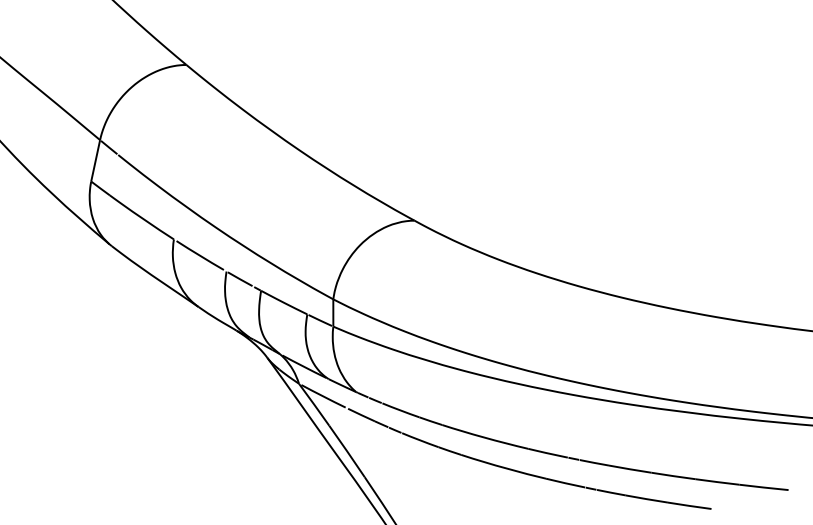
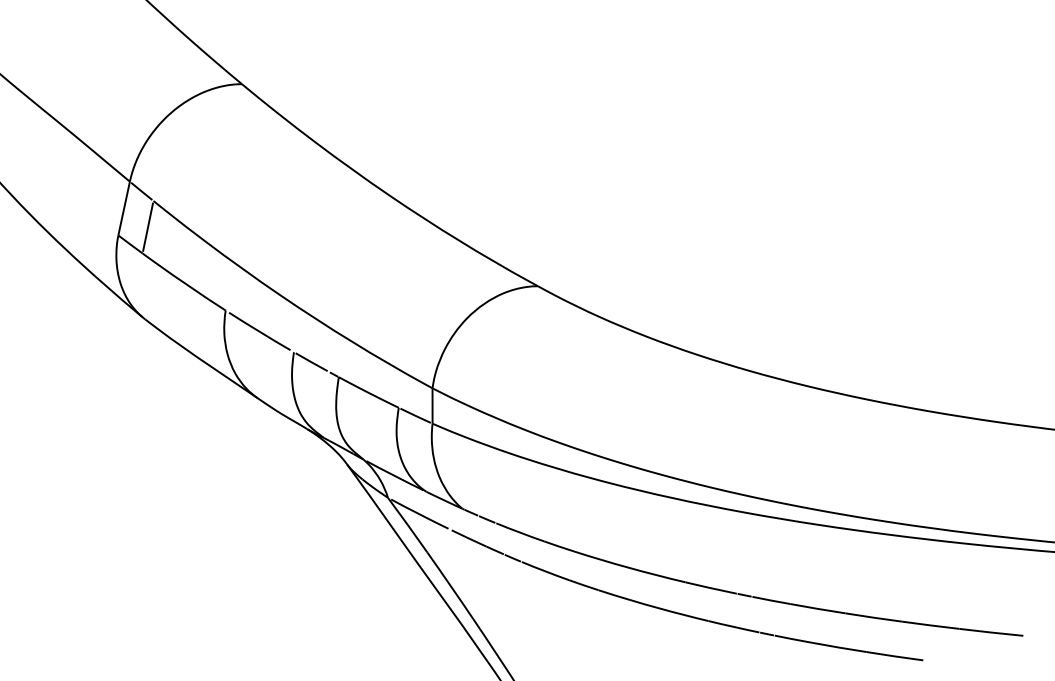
line: (113, 174) -> (147, 226), added

